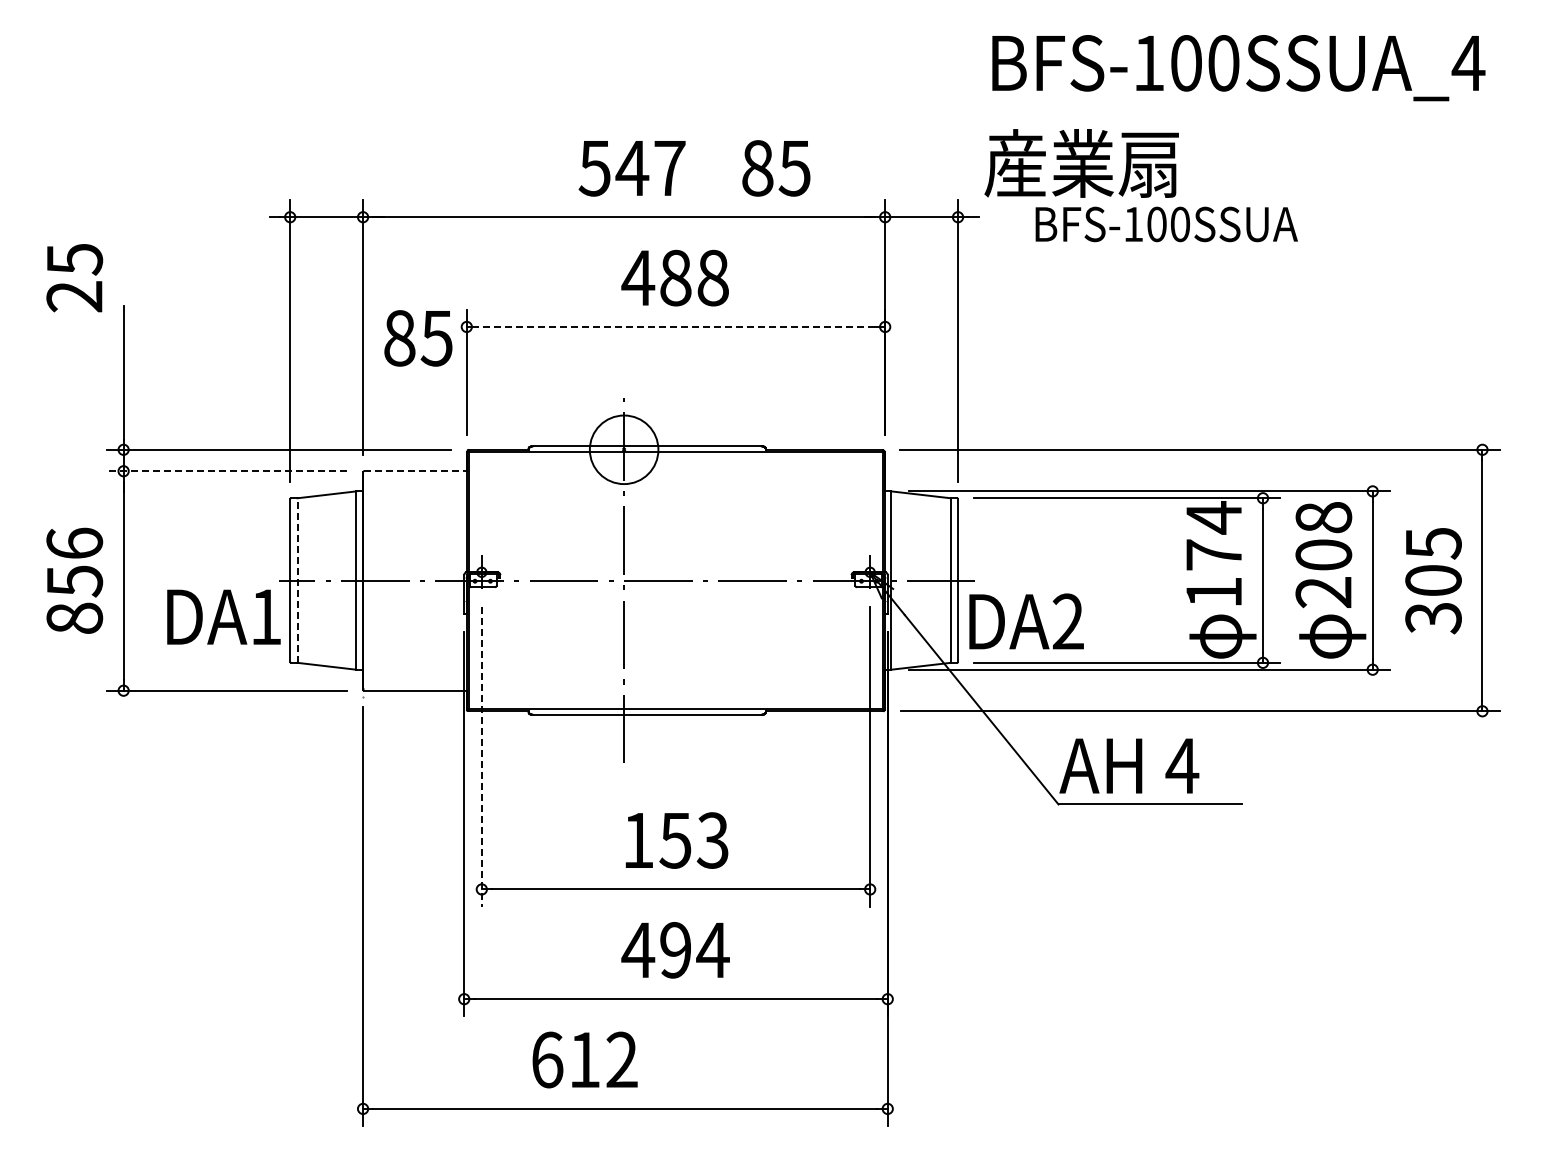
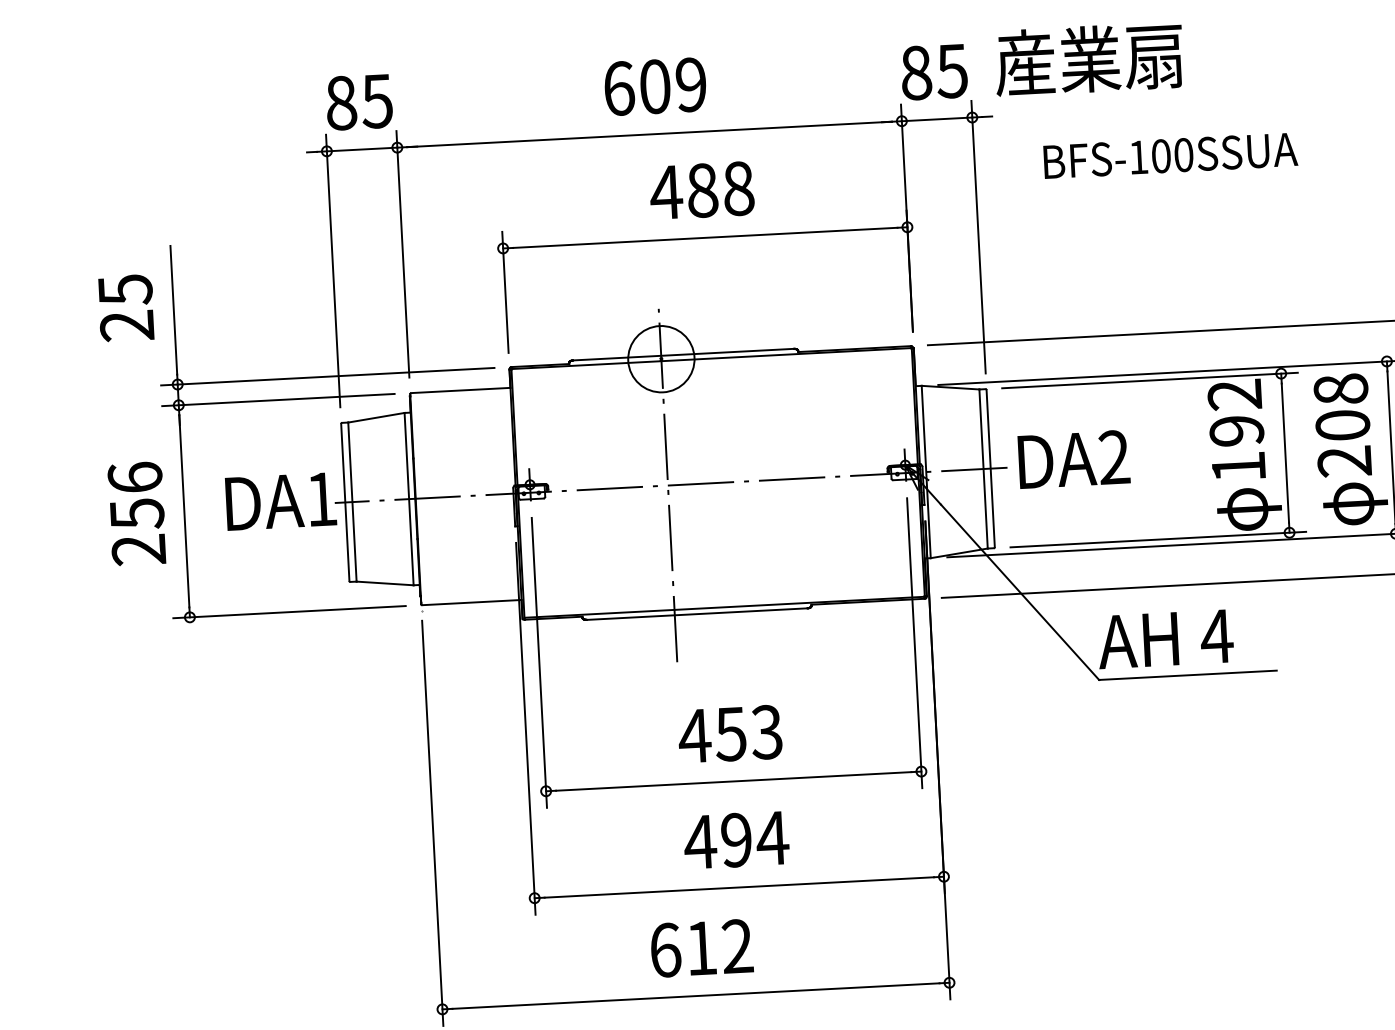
text: (631, 168) -> (654, 86), 547 -> 609
text: (776, 168) -> (934, 72), moved
text: (1166, 224) -> (1170, 155), moved
text: (74, 278) -> (126, 308), moved
line: (676, 326) -> (705, 237), dashed -> solid
text: (418, 338) -> (359, 102), moved
line: (226, 471) -> (278, 400), dashed -> solid
line: (415, 471) -> (460, 390), dashed -> solid
text: (1213, 535) -> (1235, 412), 174 -> 192
line: (297, 580) -> (352, 502), dashed -> solid
text: (223, 616) -> (280, 500), moved
text: (74, 618) -> (138, 550), 856 -> 256
text: (1026, 621) -> (1073, 459), moved
line: (481, 756) -> (539, 662), dashed -> solid
text: (638, 840) -> (695, 736), 153 -> 453
text: (584, 1059) -> (701, 947), moved

